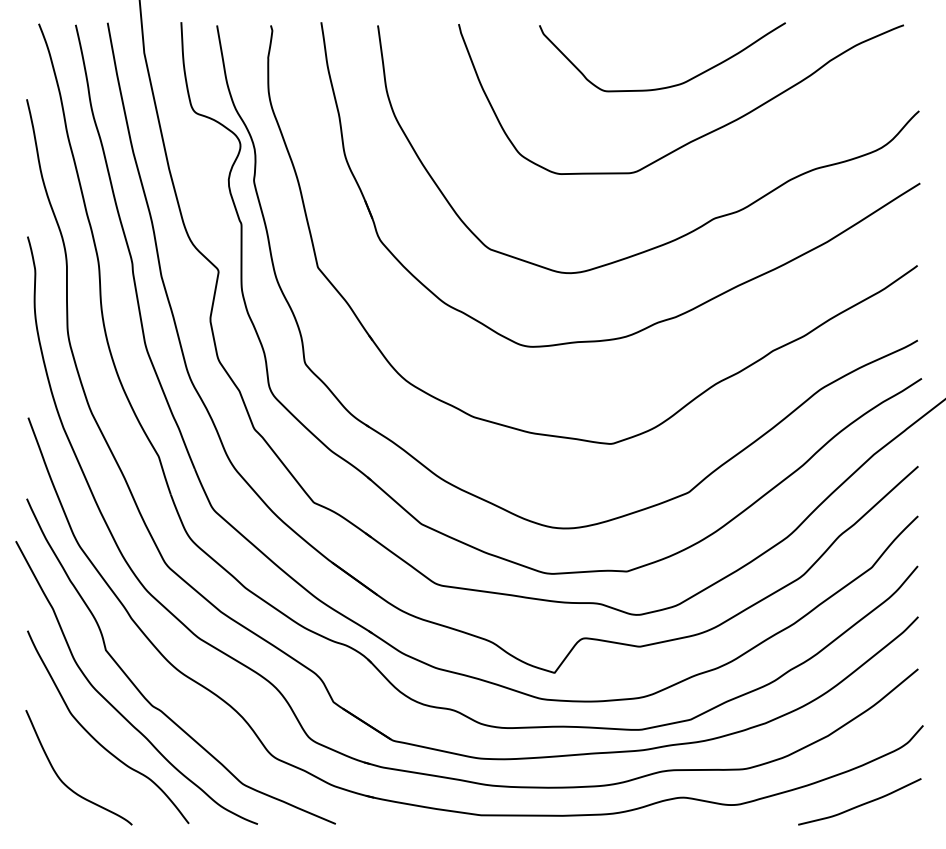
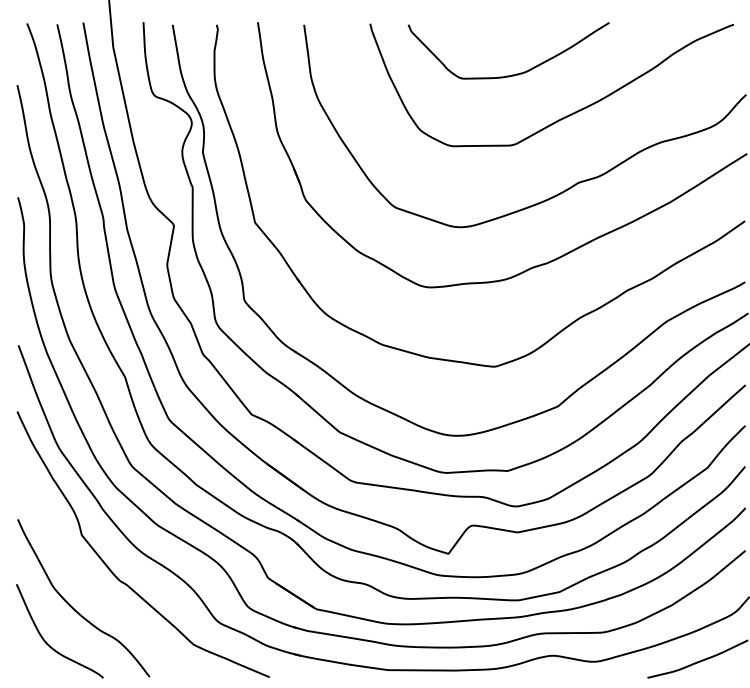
curve: (666, 86) -> (512, 74), moved
curve: (113, 705) -> (88, 580), removed

